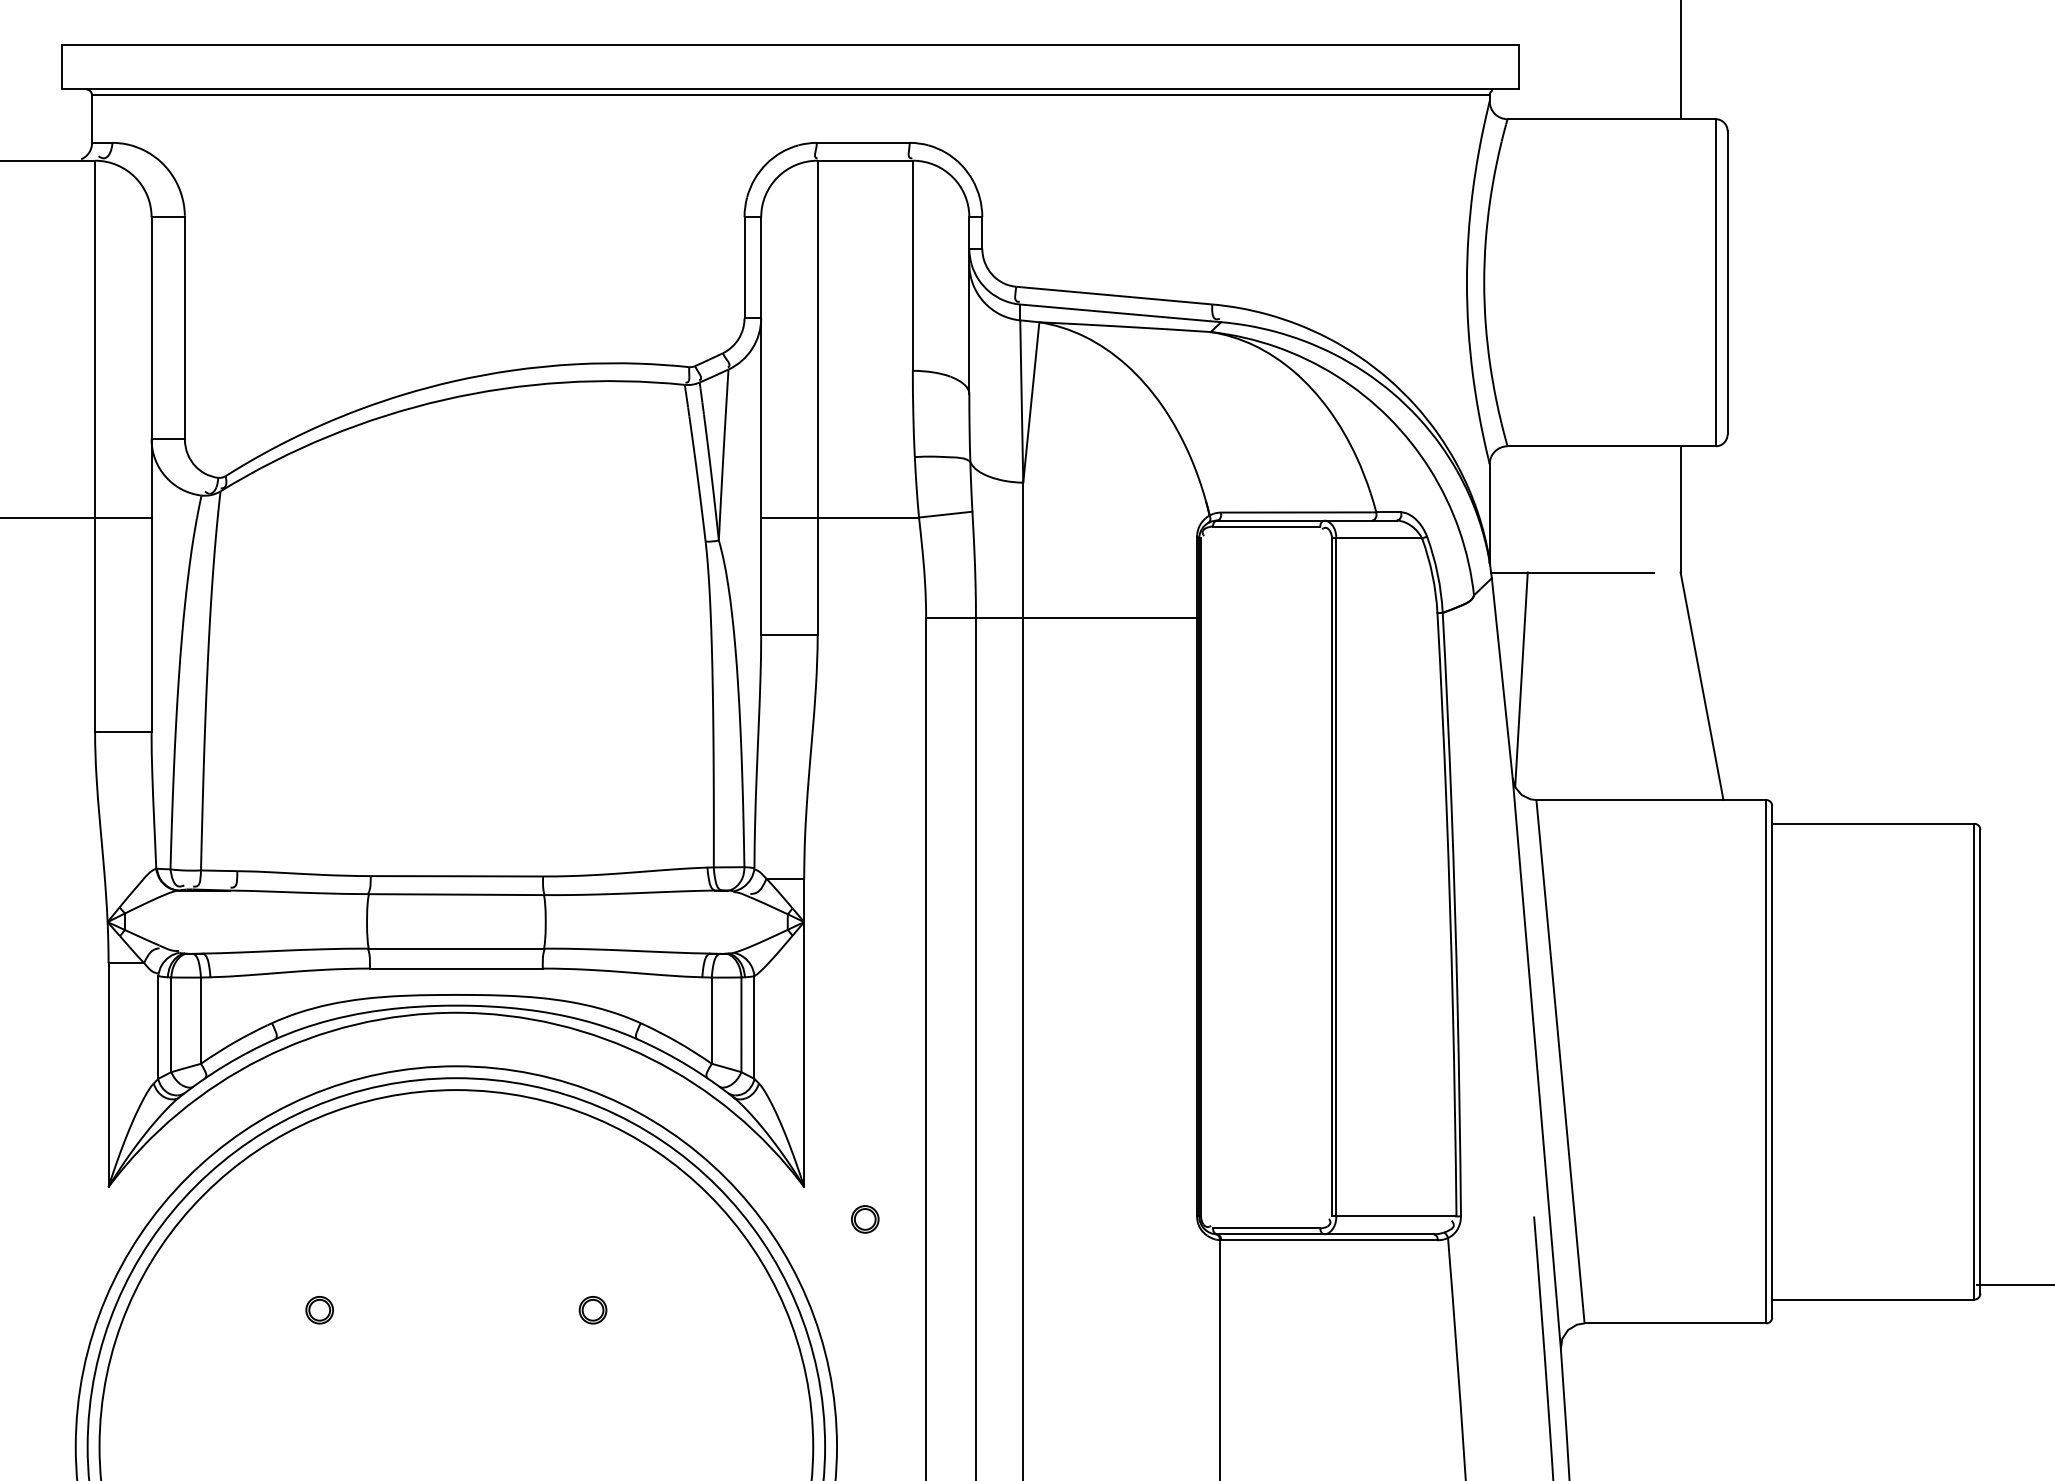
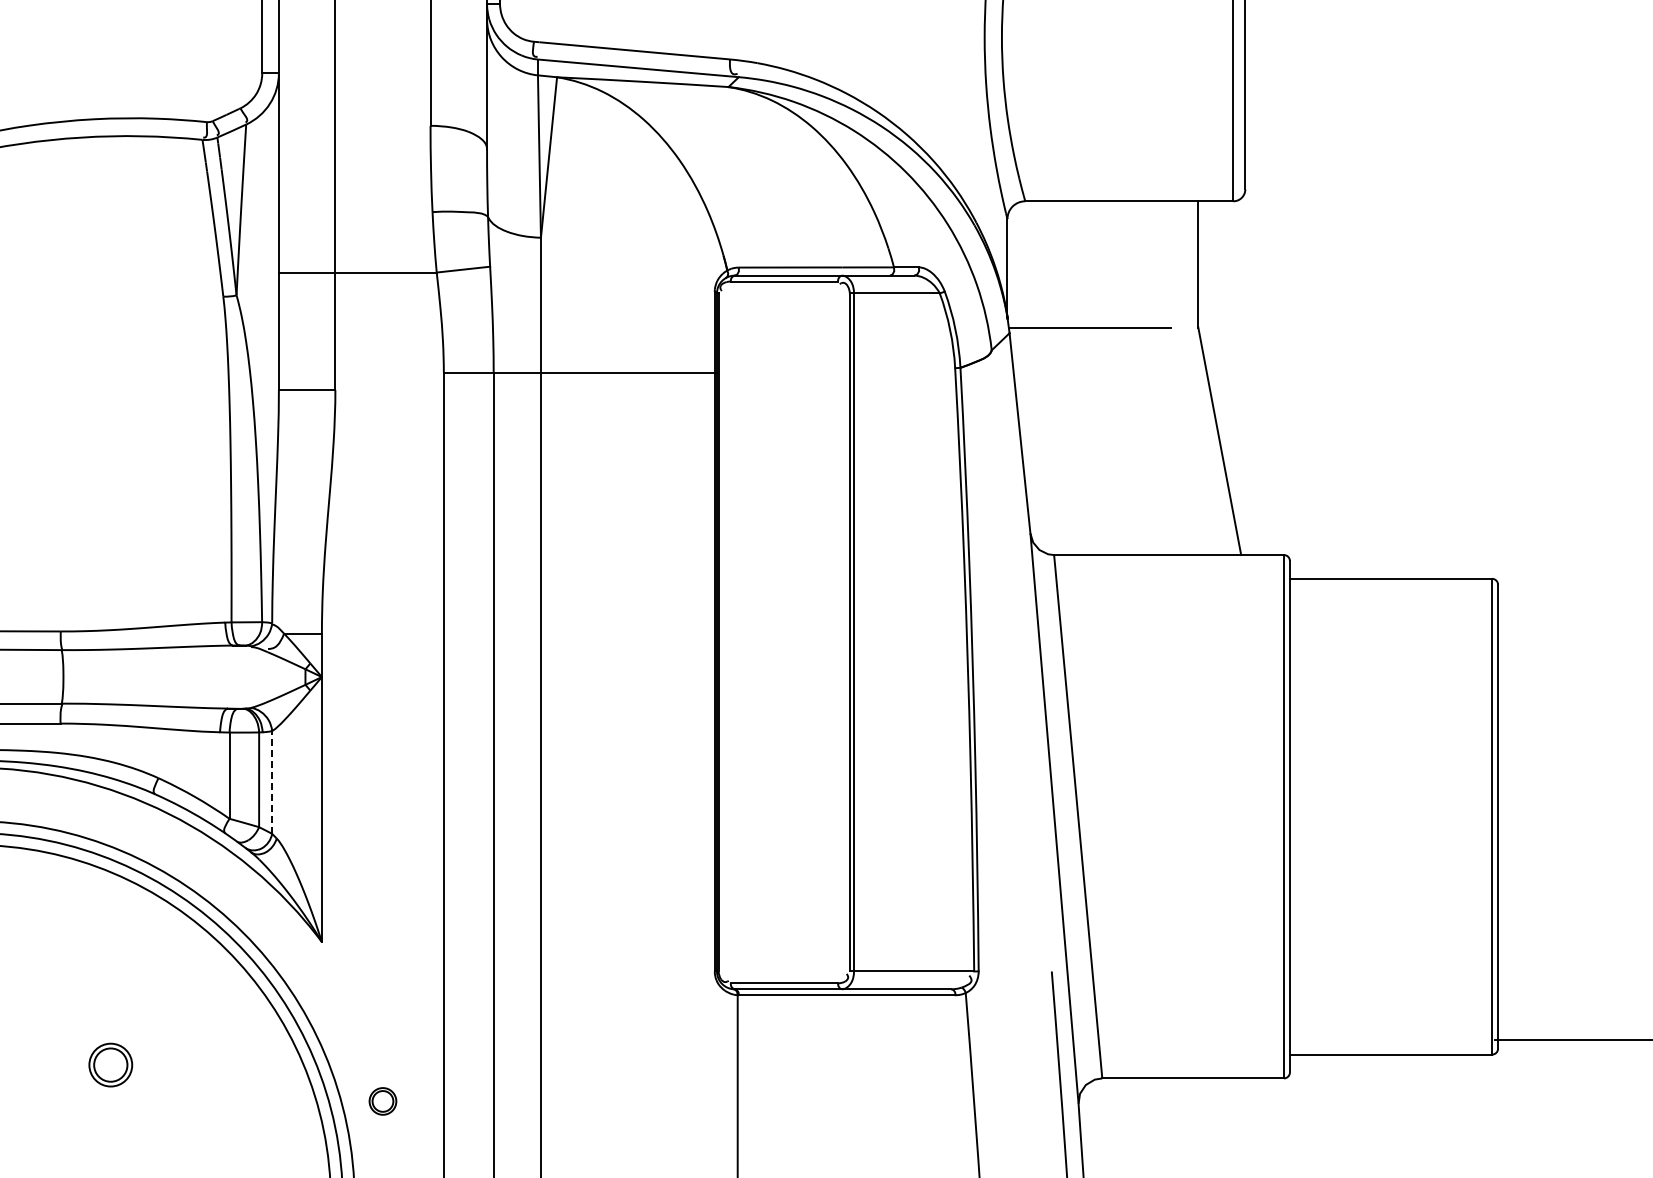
line: (1521, 679) -> (1039, 434), removed
line: (754, 1026) -> (272, 781), solid -> dashed
part: (865, 1219) -> (383, 1101), moved
part: (592, 1310) -> (110, 1065), size x1.6

